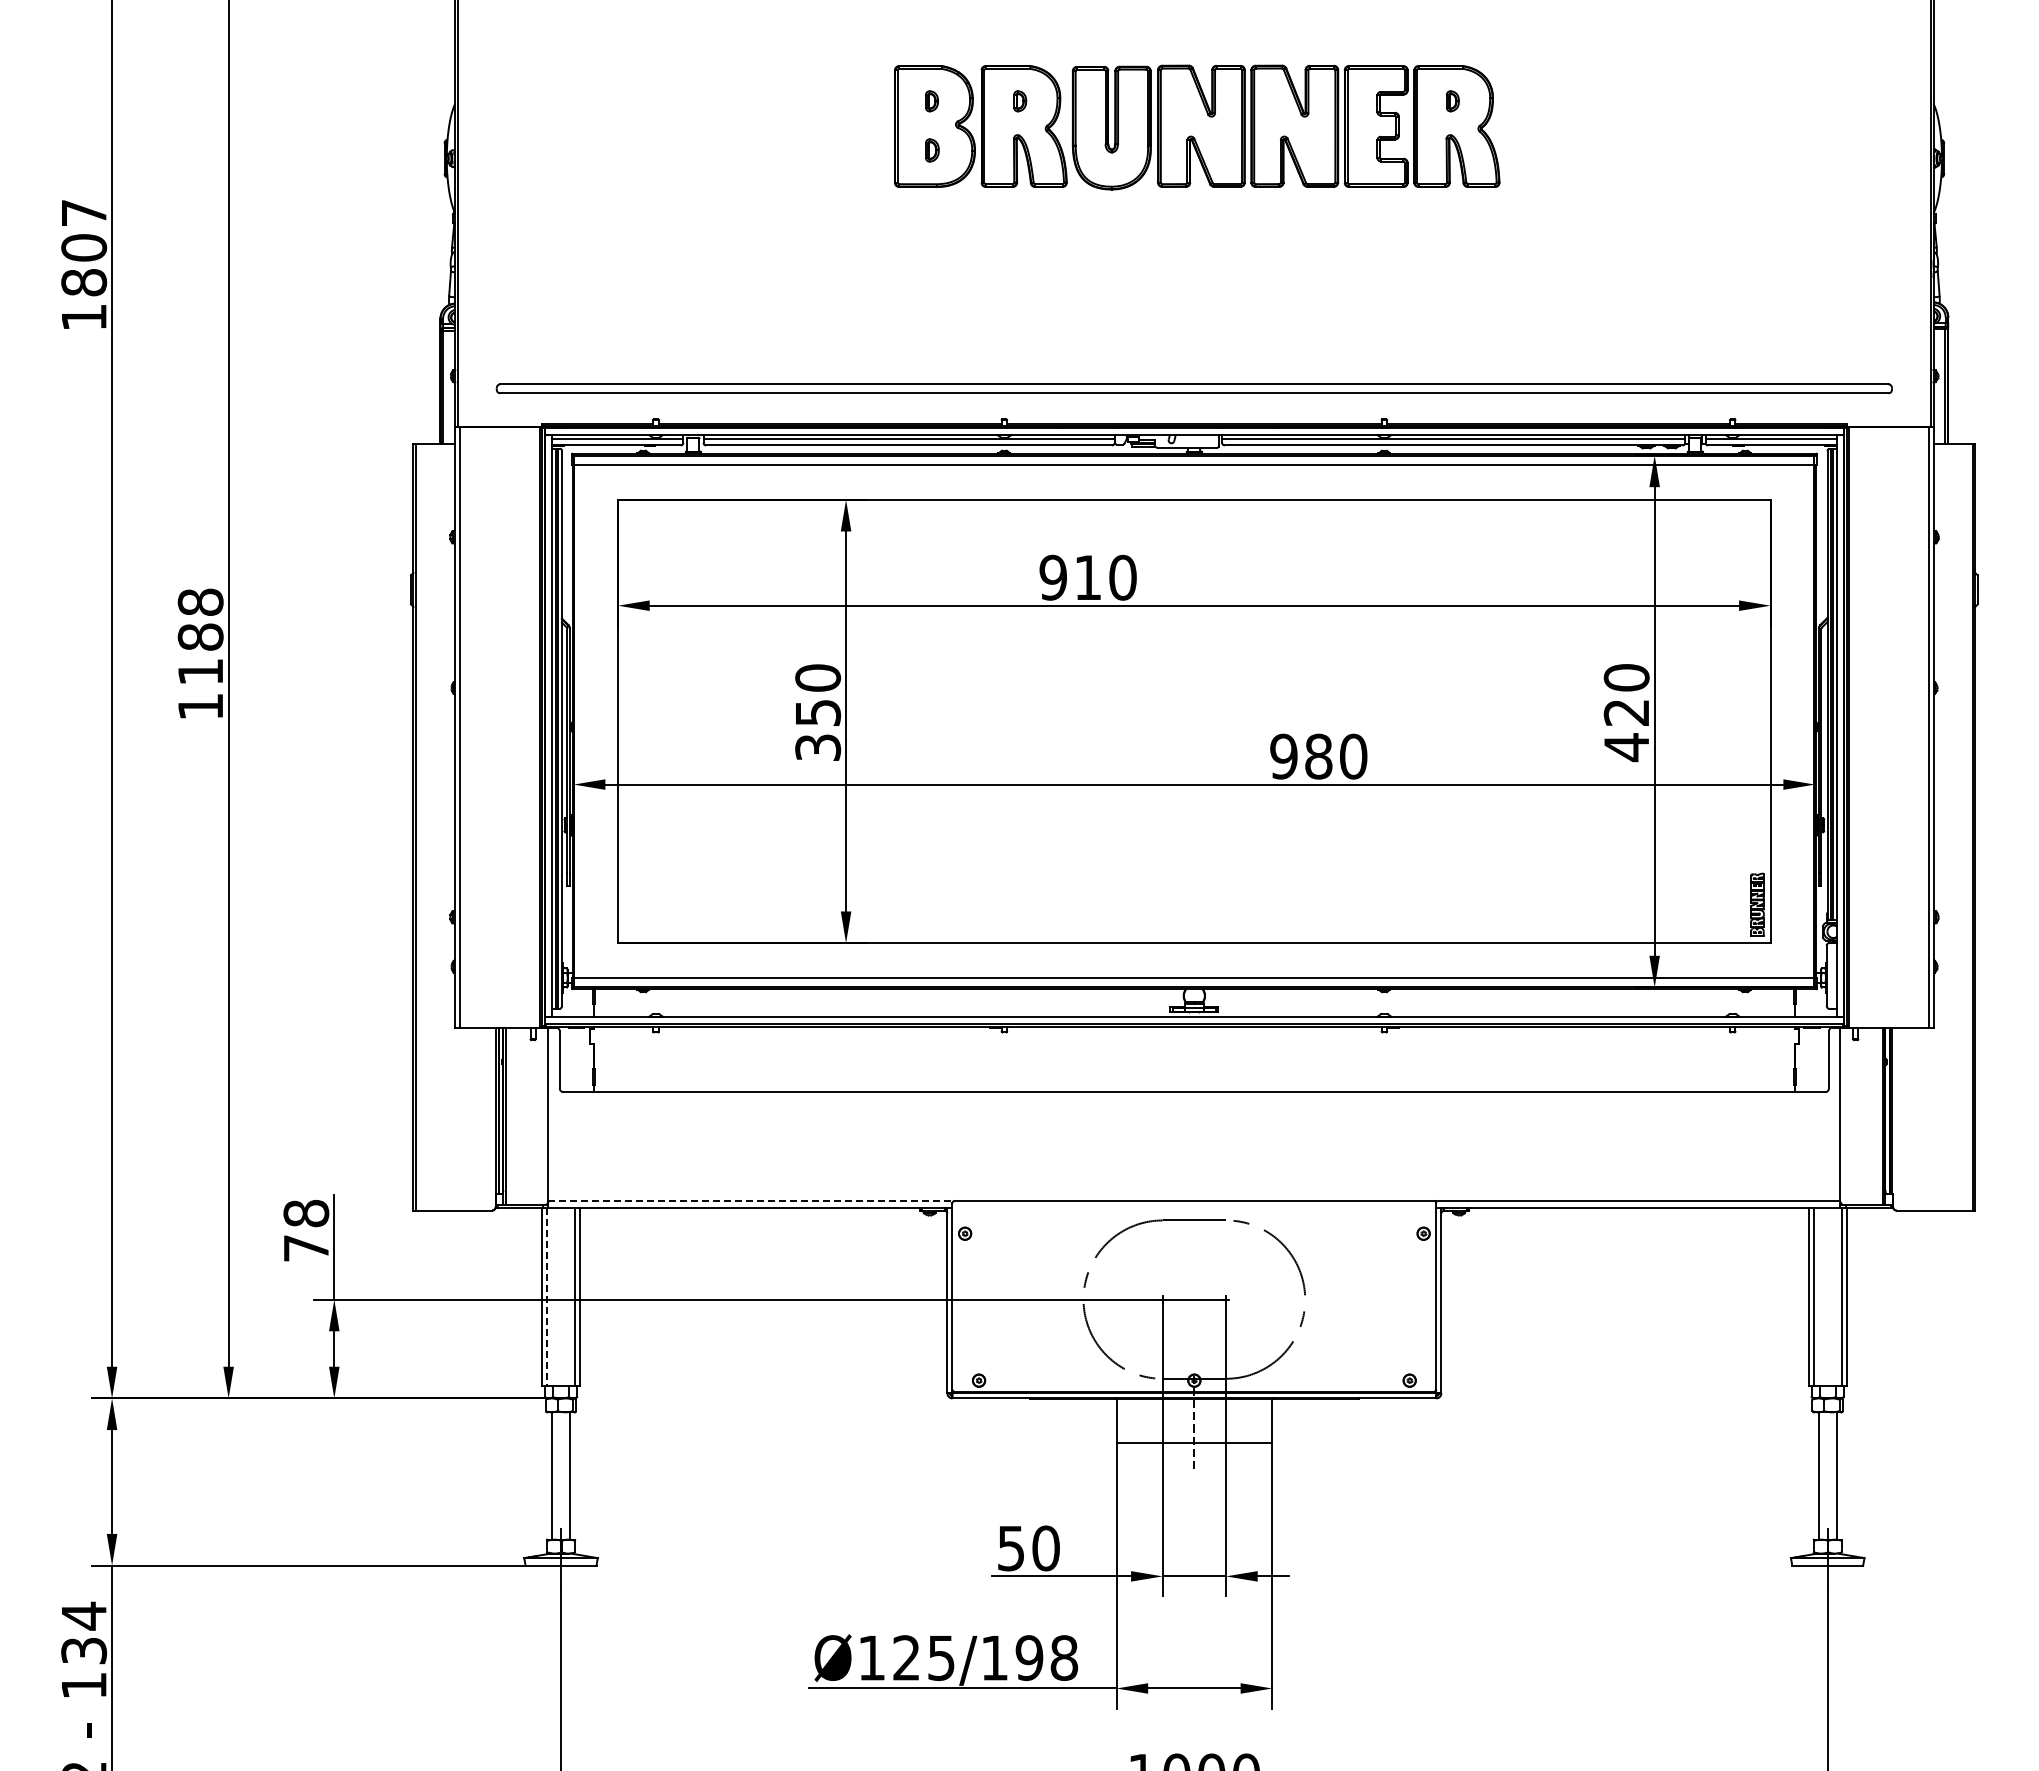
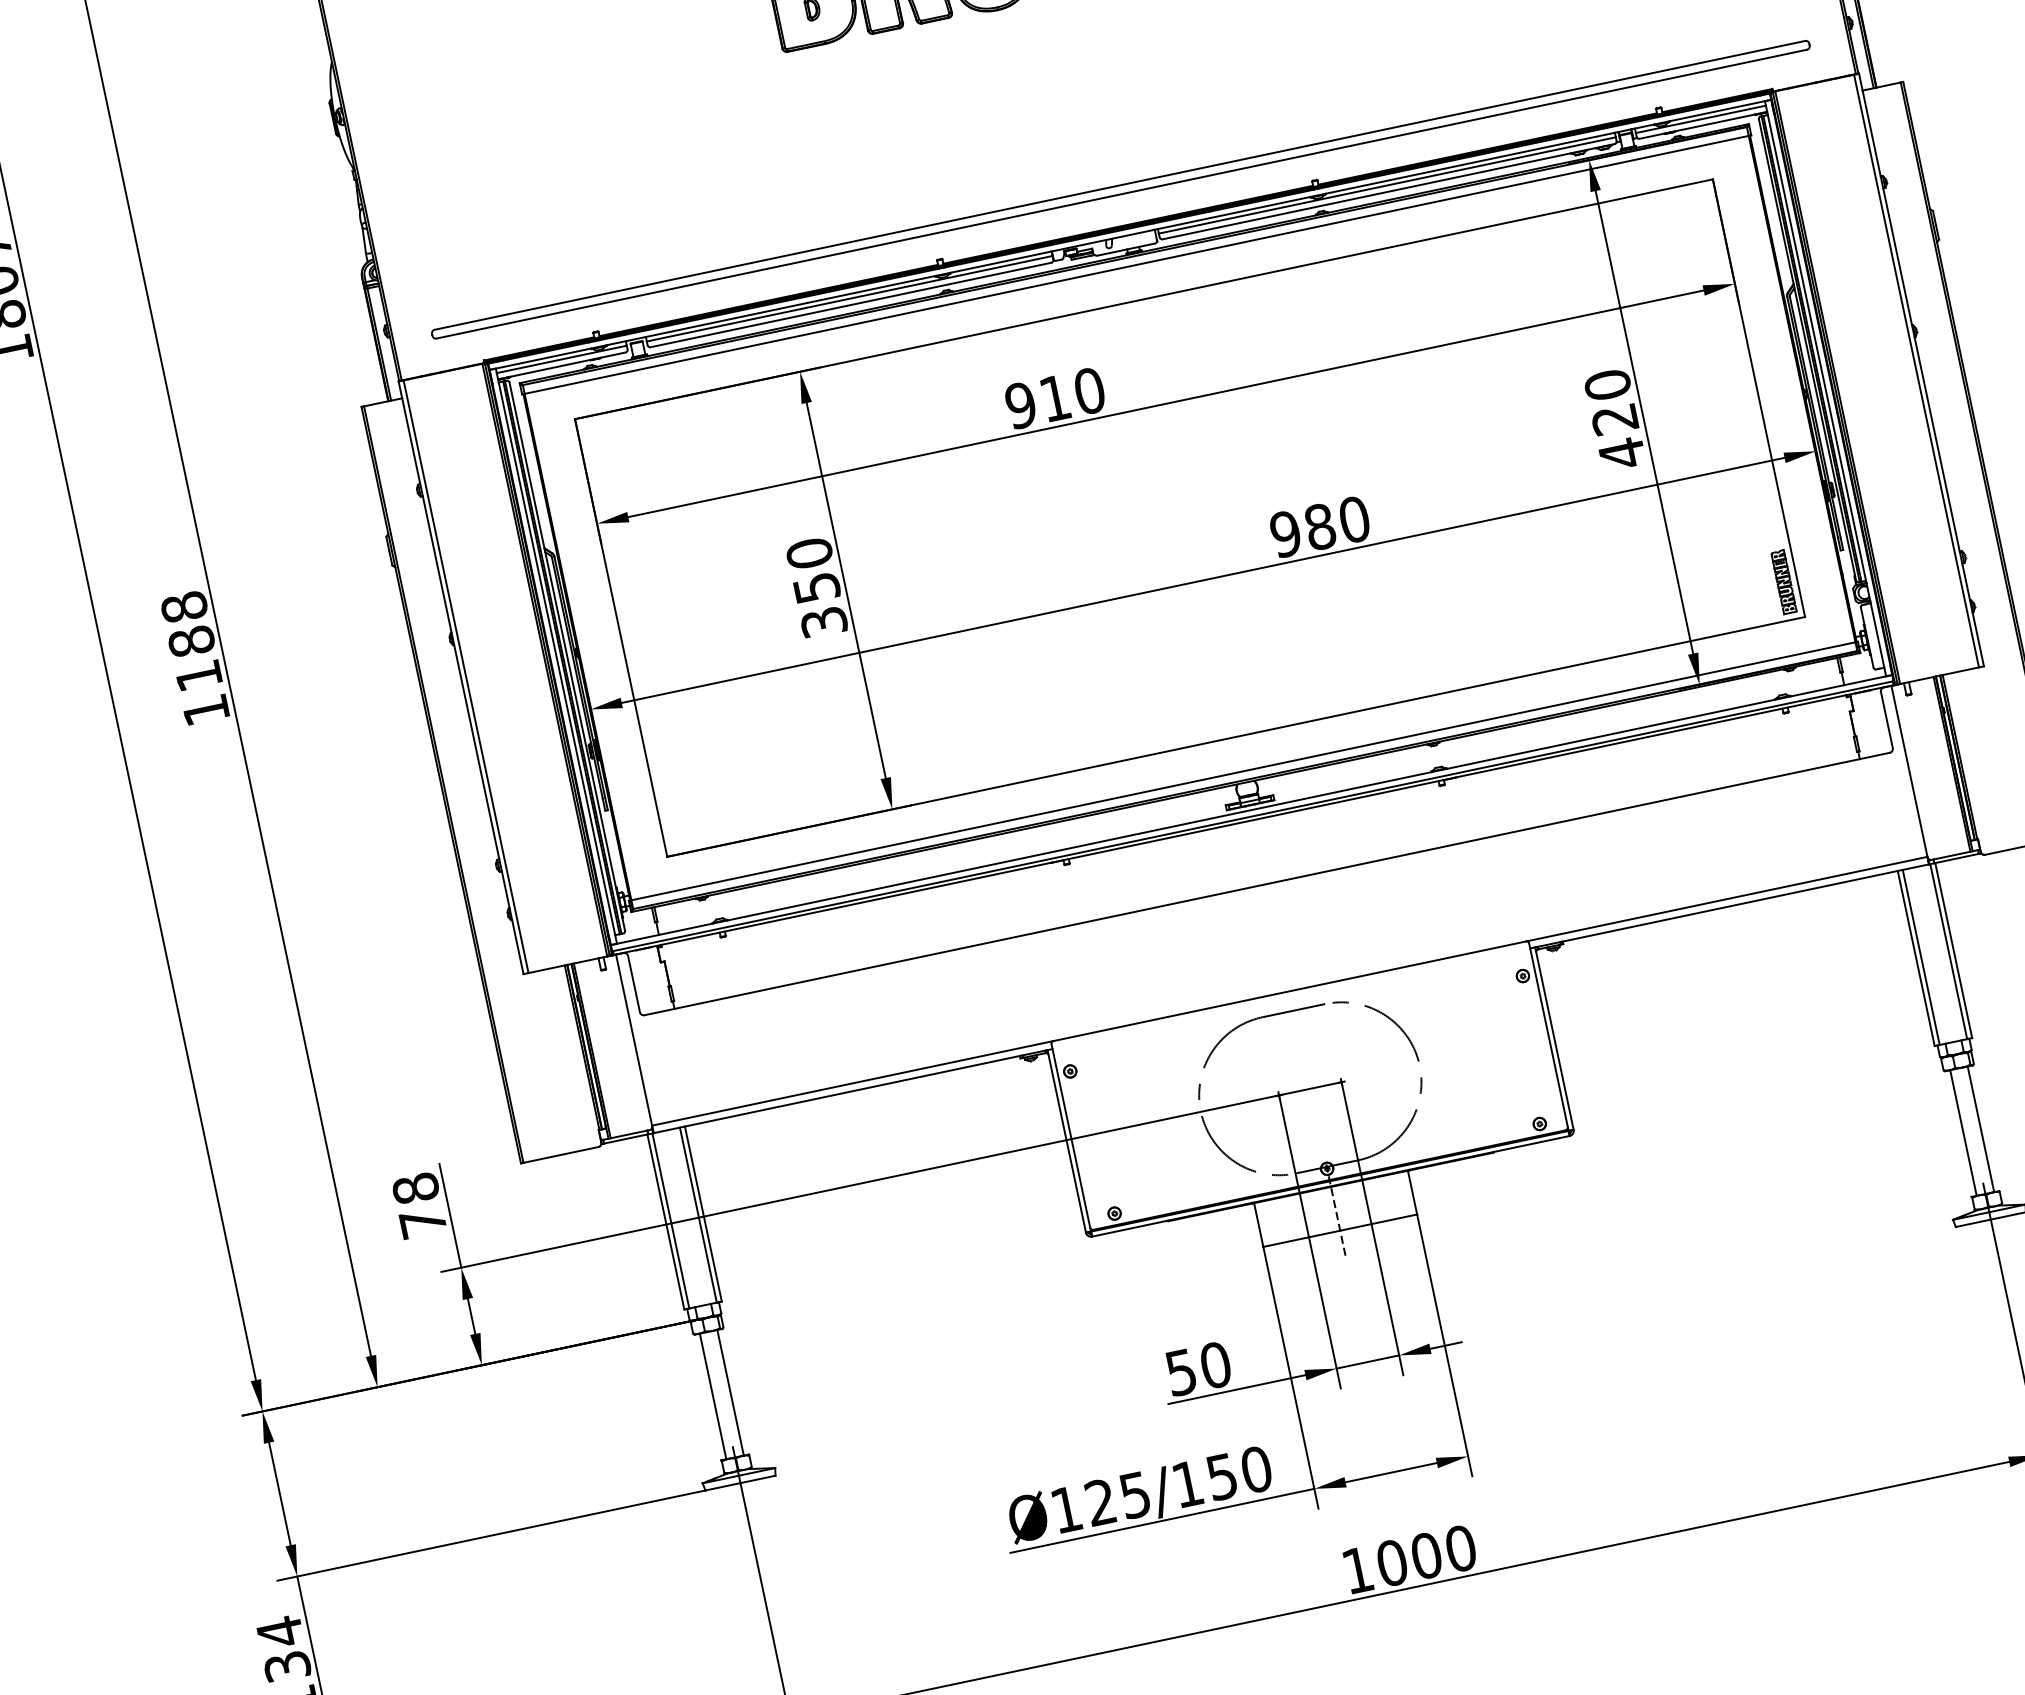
line: (752, 1200) -> (853, 1082), dashed -> solid
line: (547, 1297) -> (671, 1221), dashed -> solid
text: (1046, 1657) -> (1238, 1472), Ø125/198 -> Ø125/150

